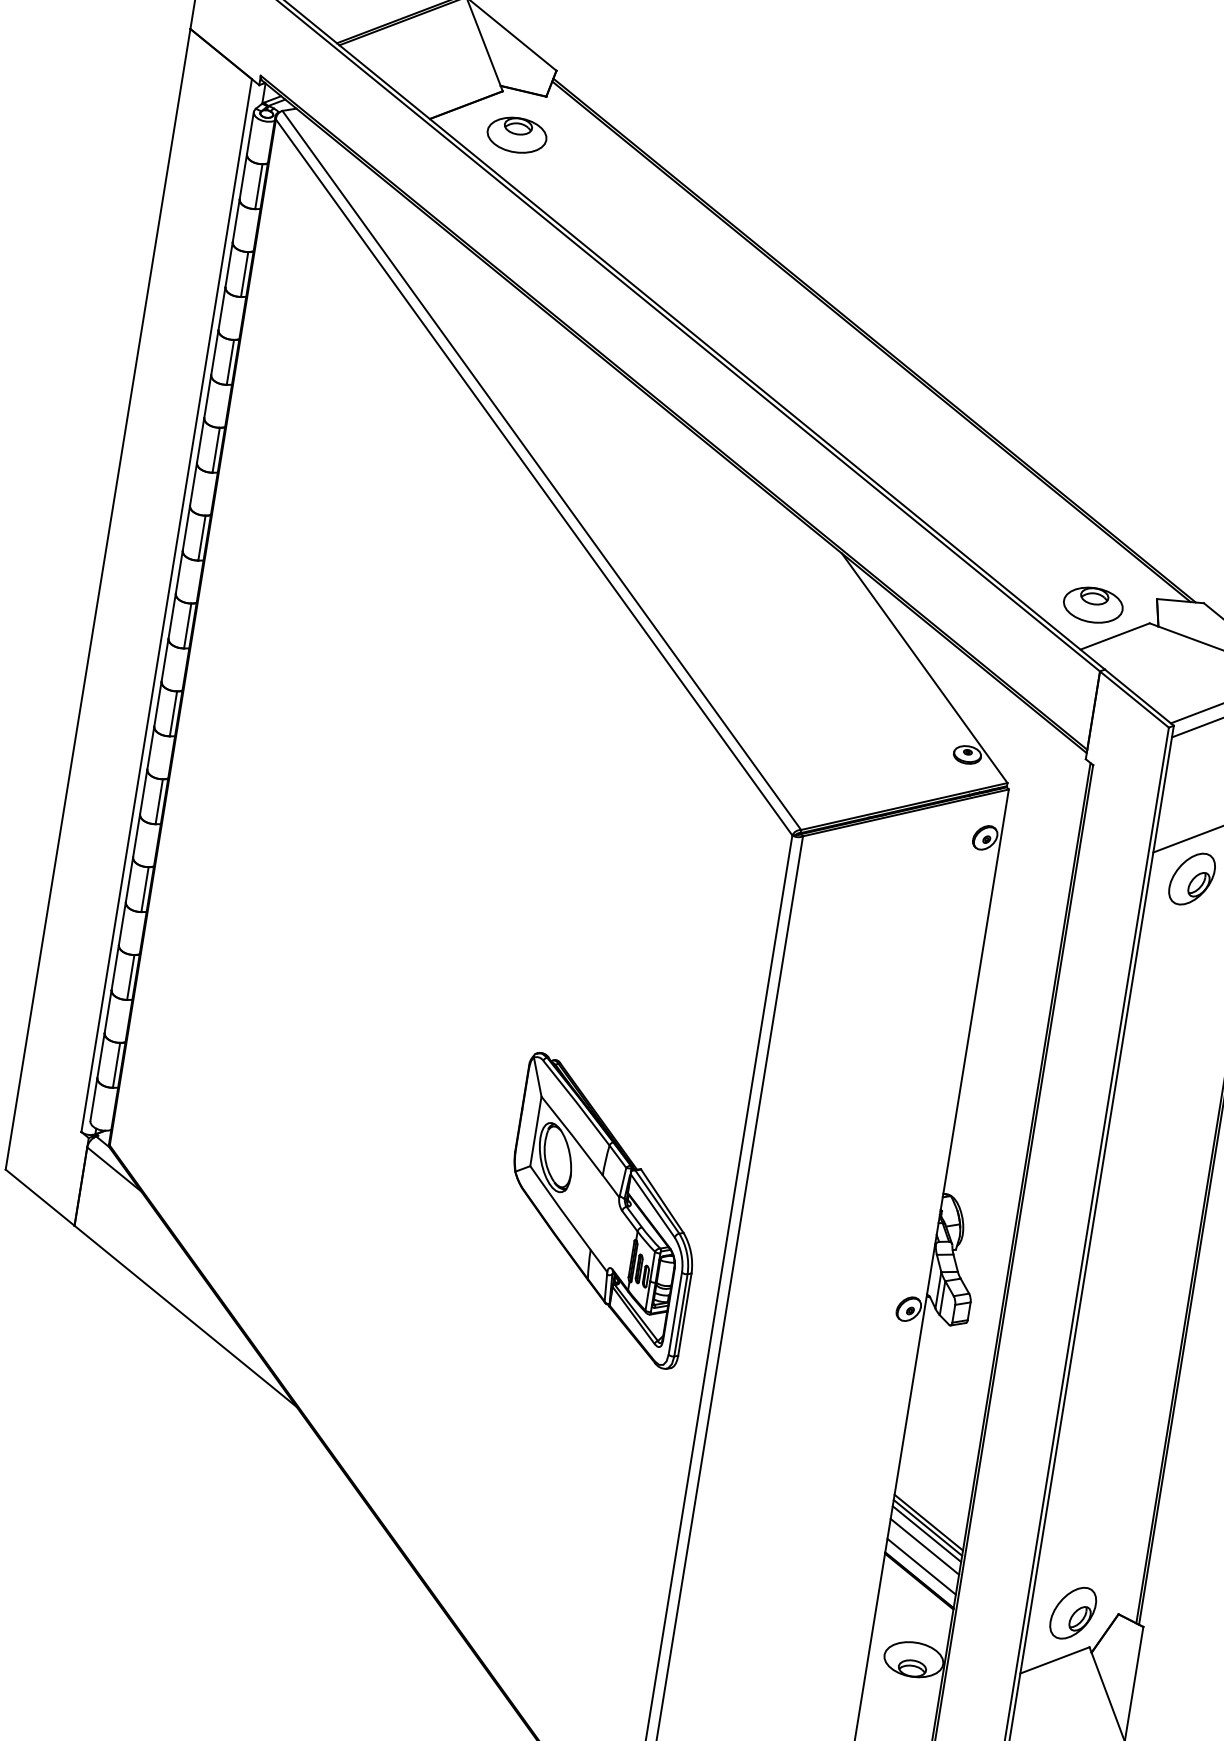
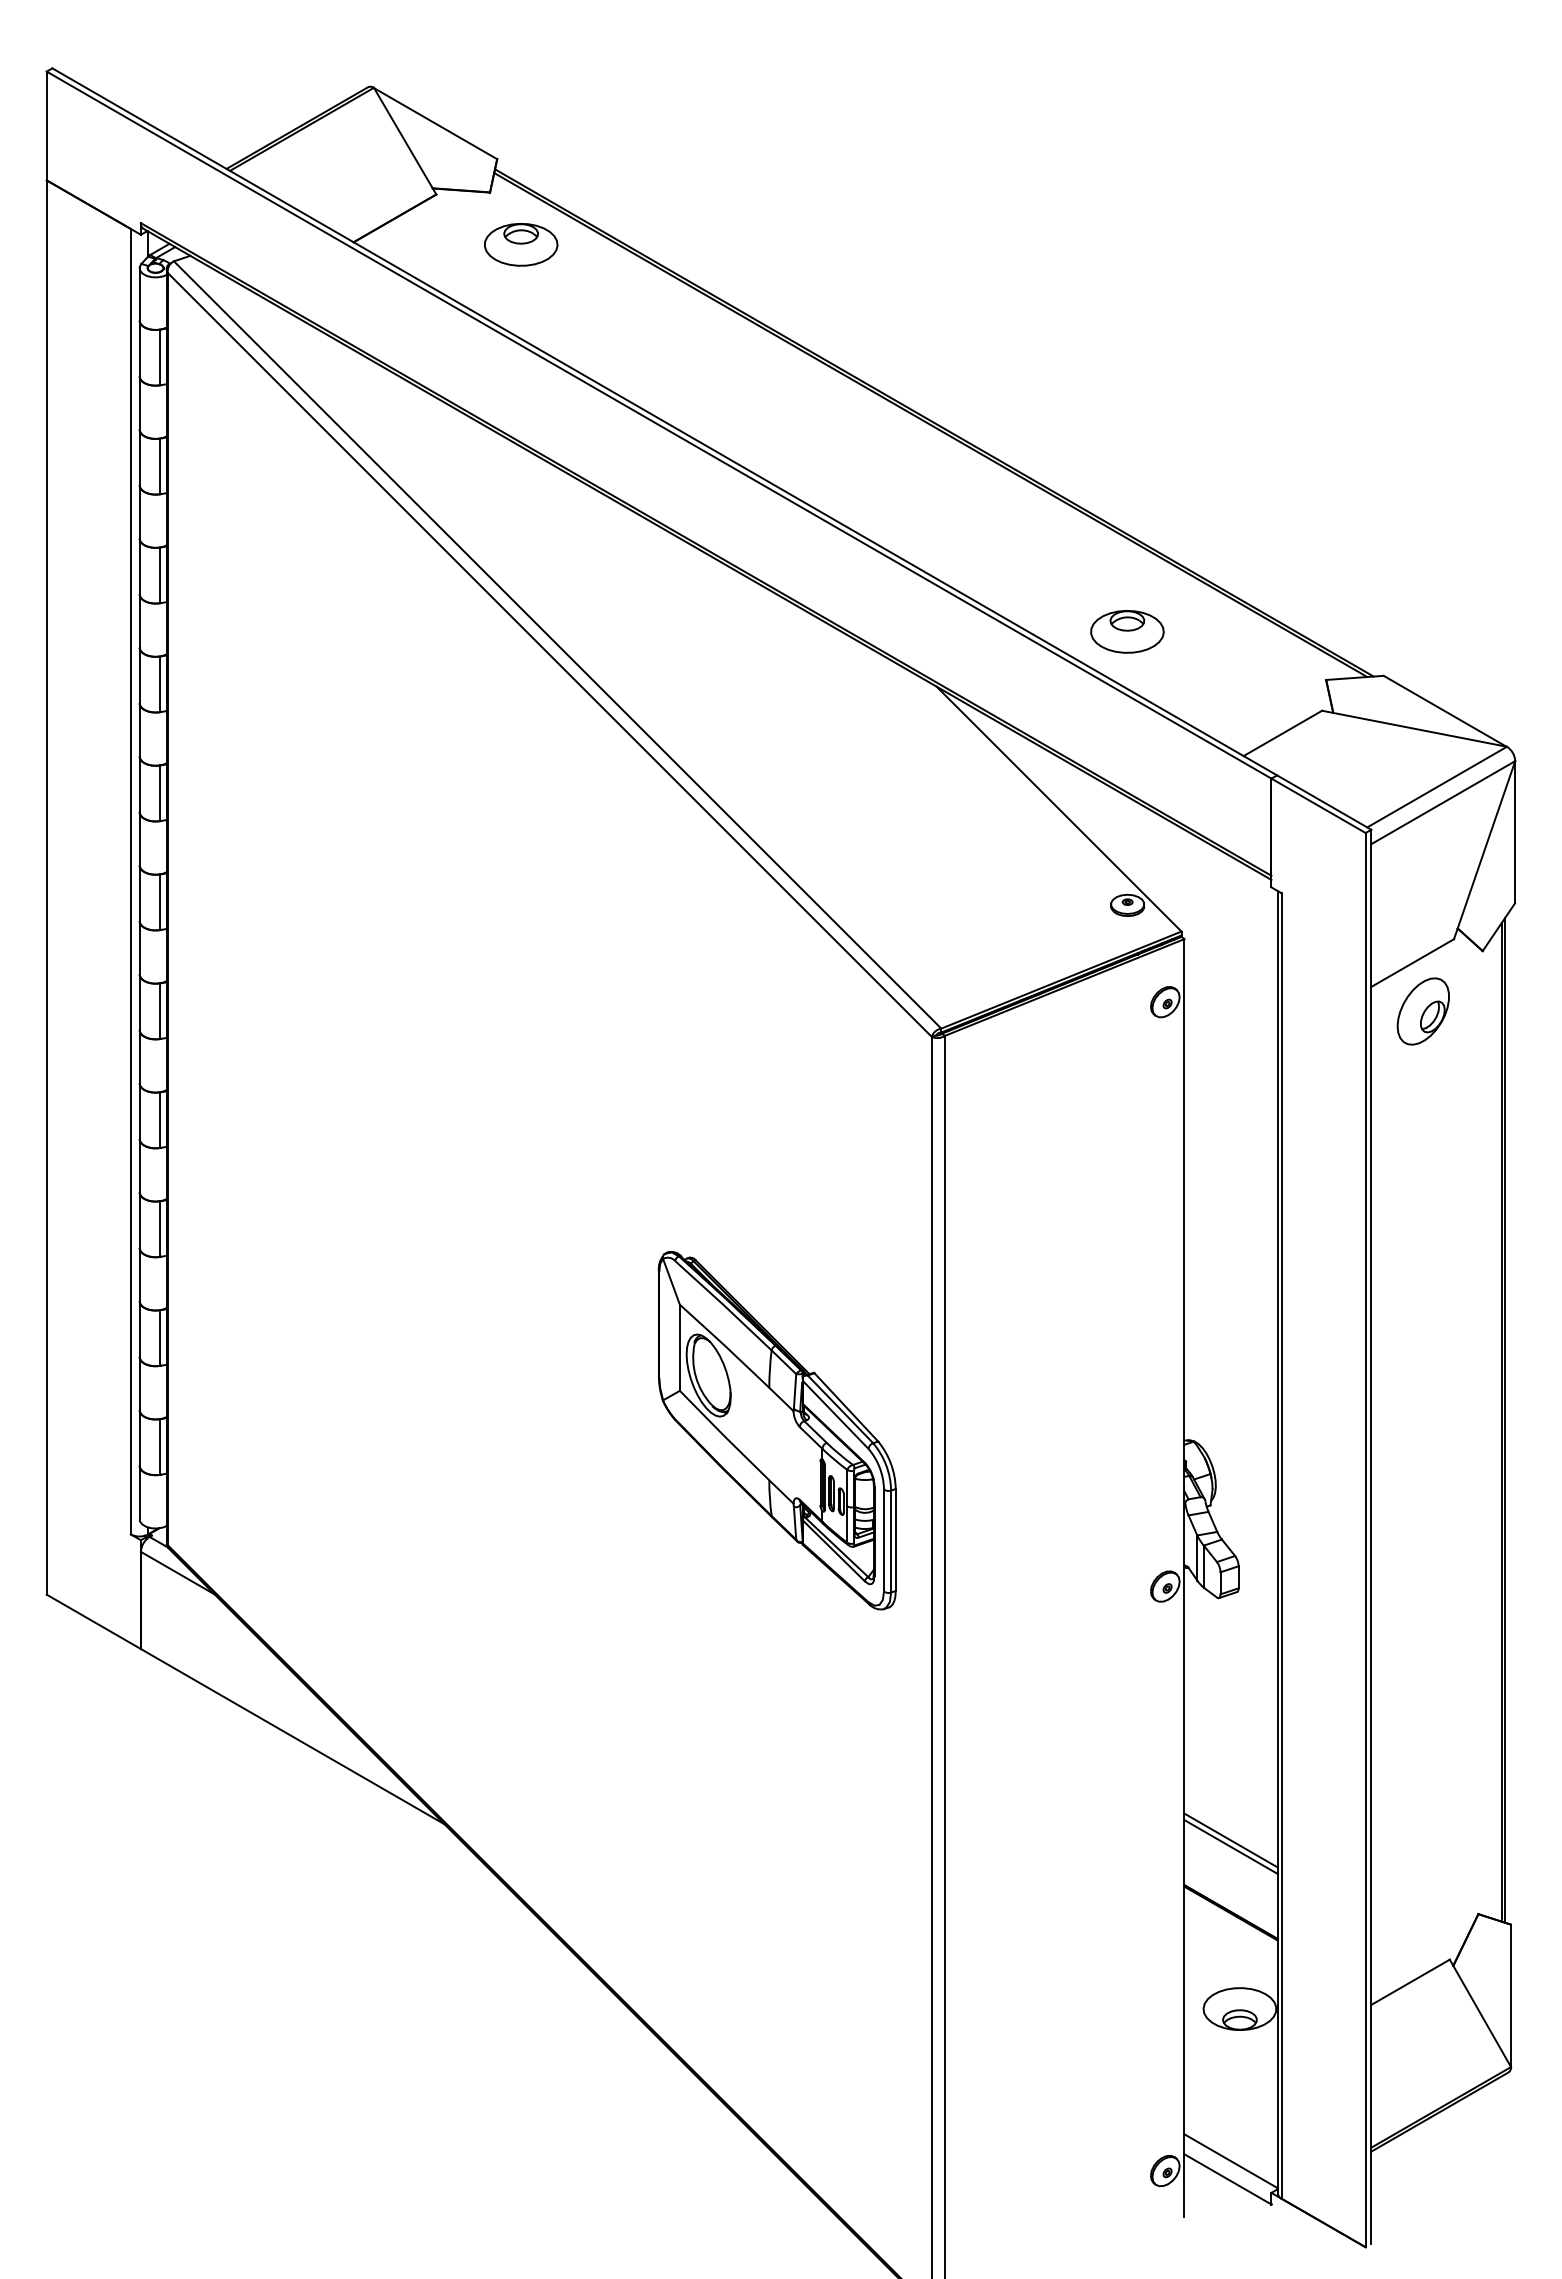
part: (517, 135) -> (521, 244), moved
part: (1093, 604) -> (1127, 631), moved
part: (603, 1210) -> (776, 1430), moved
line: (926, 1533) -> (1230, 1854), removed
line: (924, 1546) -> (1230, 1870), removed
line: (921, 1566) -> (1230, 1895), removed
part: (1072, 1612) -> (1422, 1921), removed

